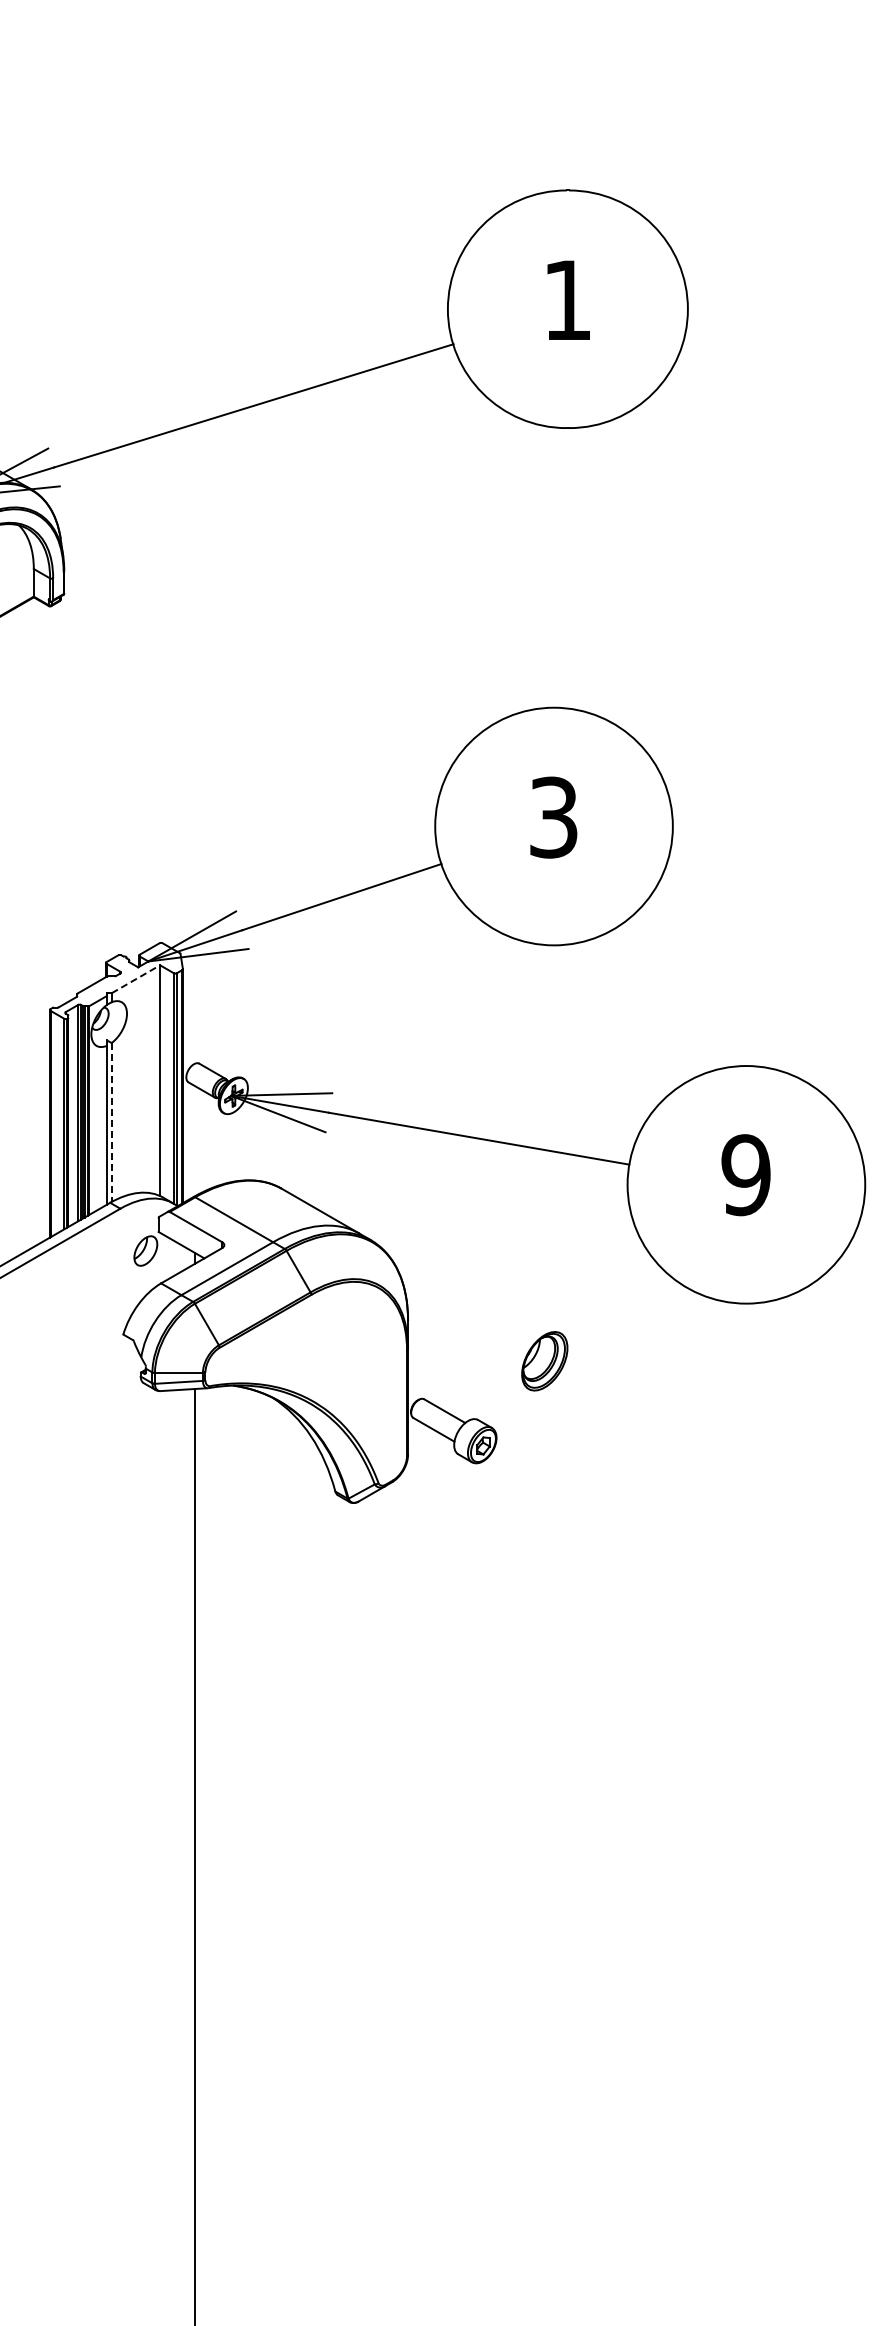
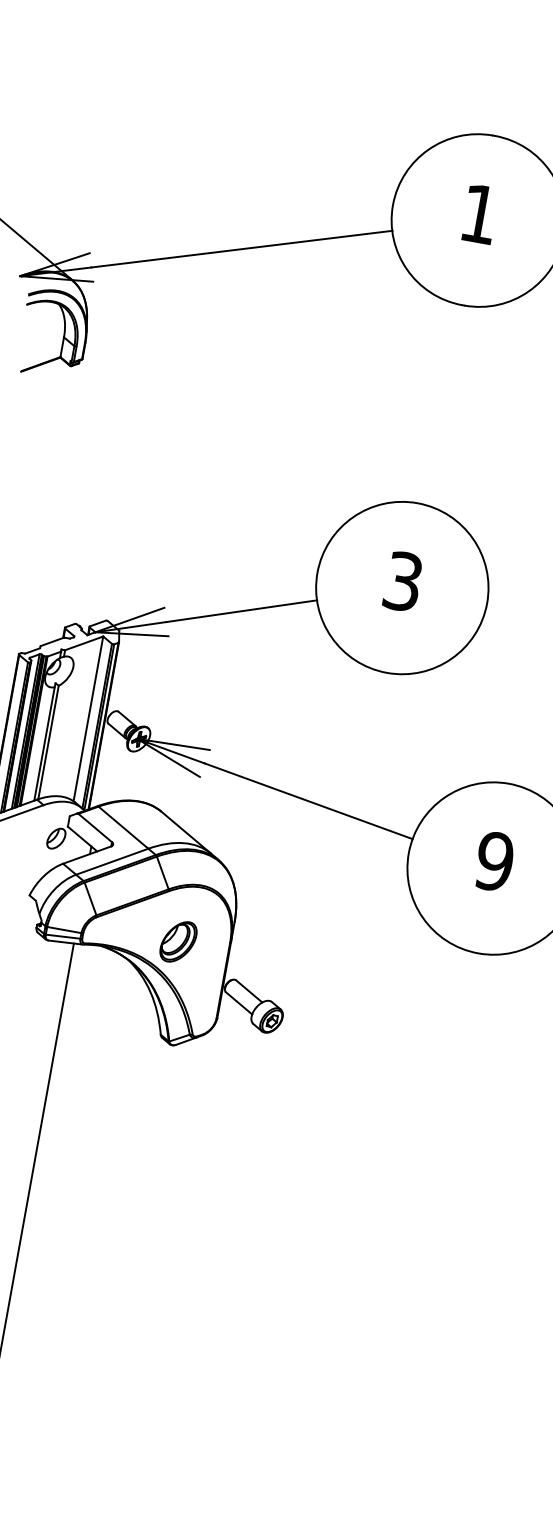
line: (135, 979) -> (83, 643), dashed -> solid
line: (111, 1122) -> (48, 742), dashed -> solid
part: (544, 1361) -> (178, 942), moved

